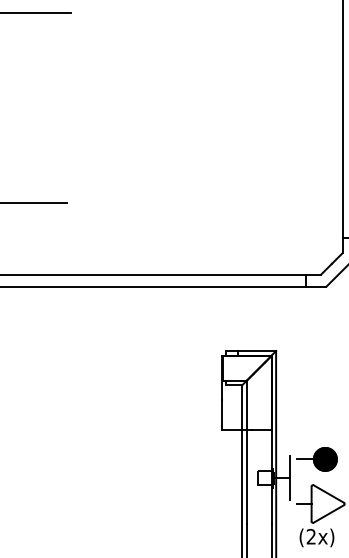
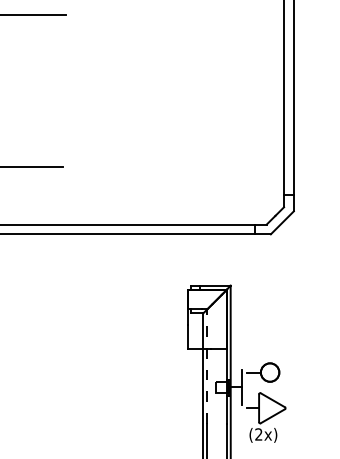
line: (247, 451) -> (207, 366), solid -> dashed
fill: (324, 459) -> (269, 372), removed

